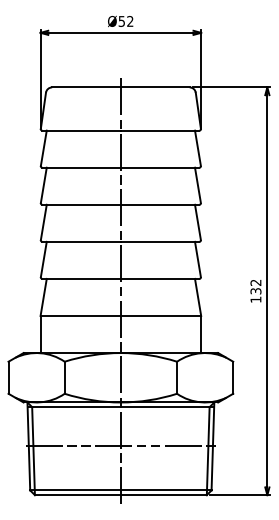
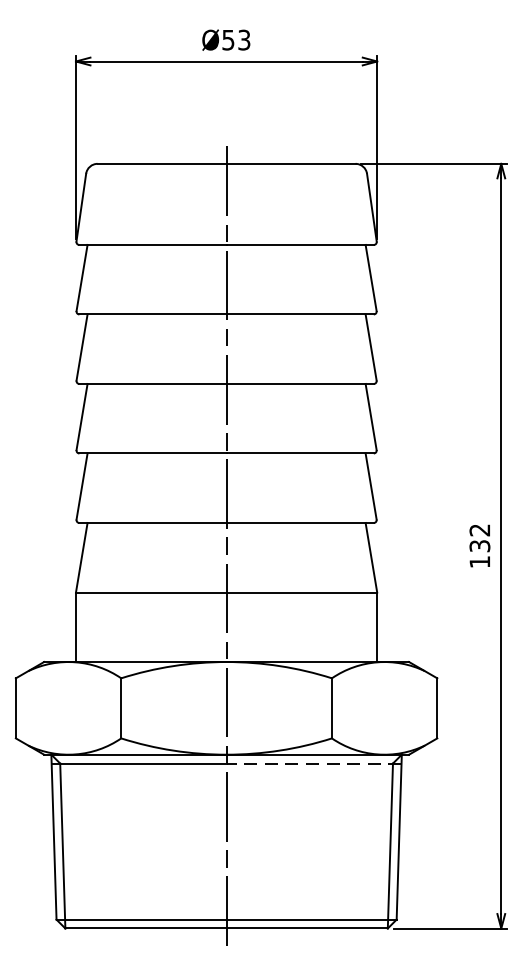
text: (130, 21) -> (244, 40), Ø52 -> Ø53
line: (167, 407) -> (314, 764), solid -> dashed
line: (120, 446) -> (225, 837), removed

